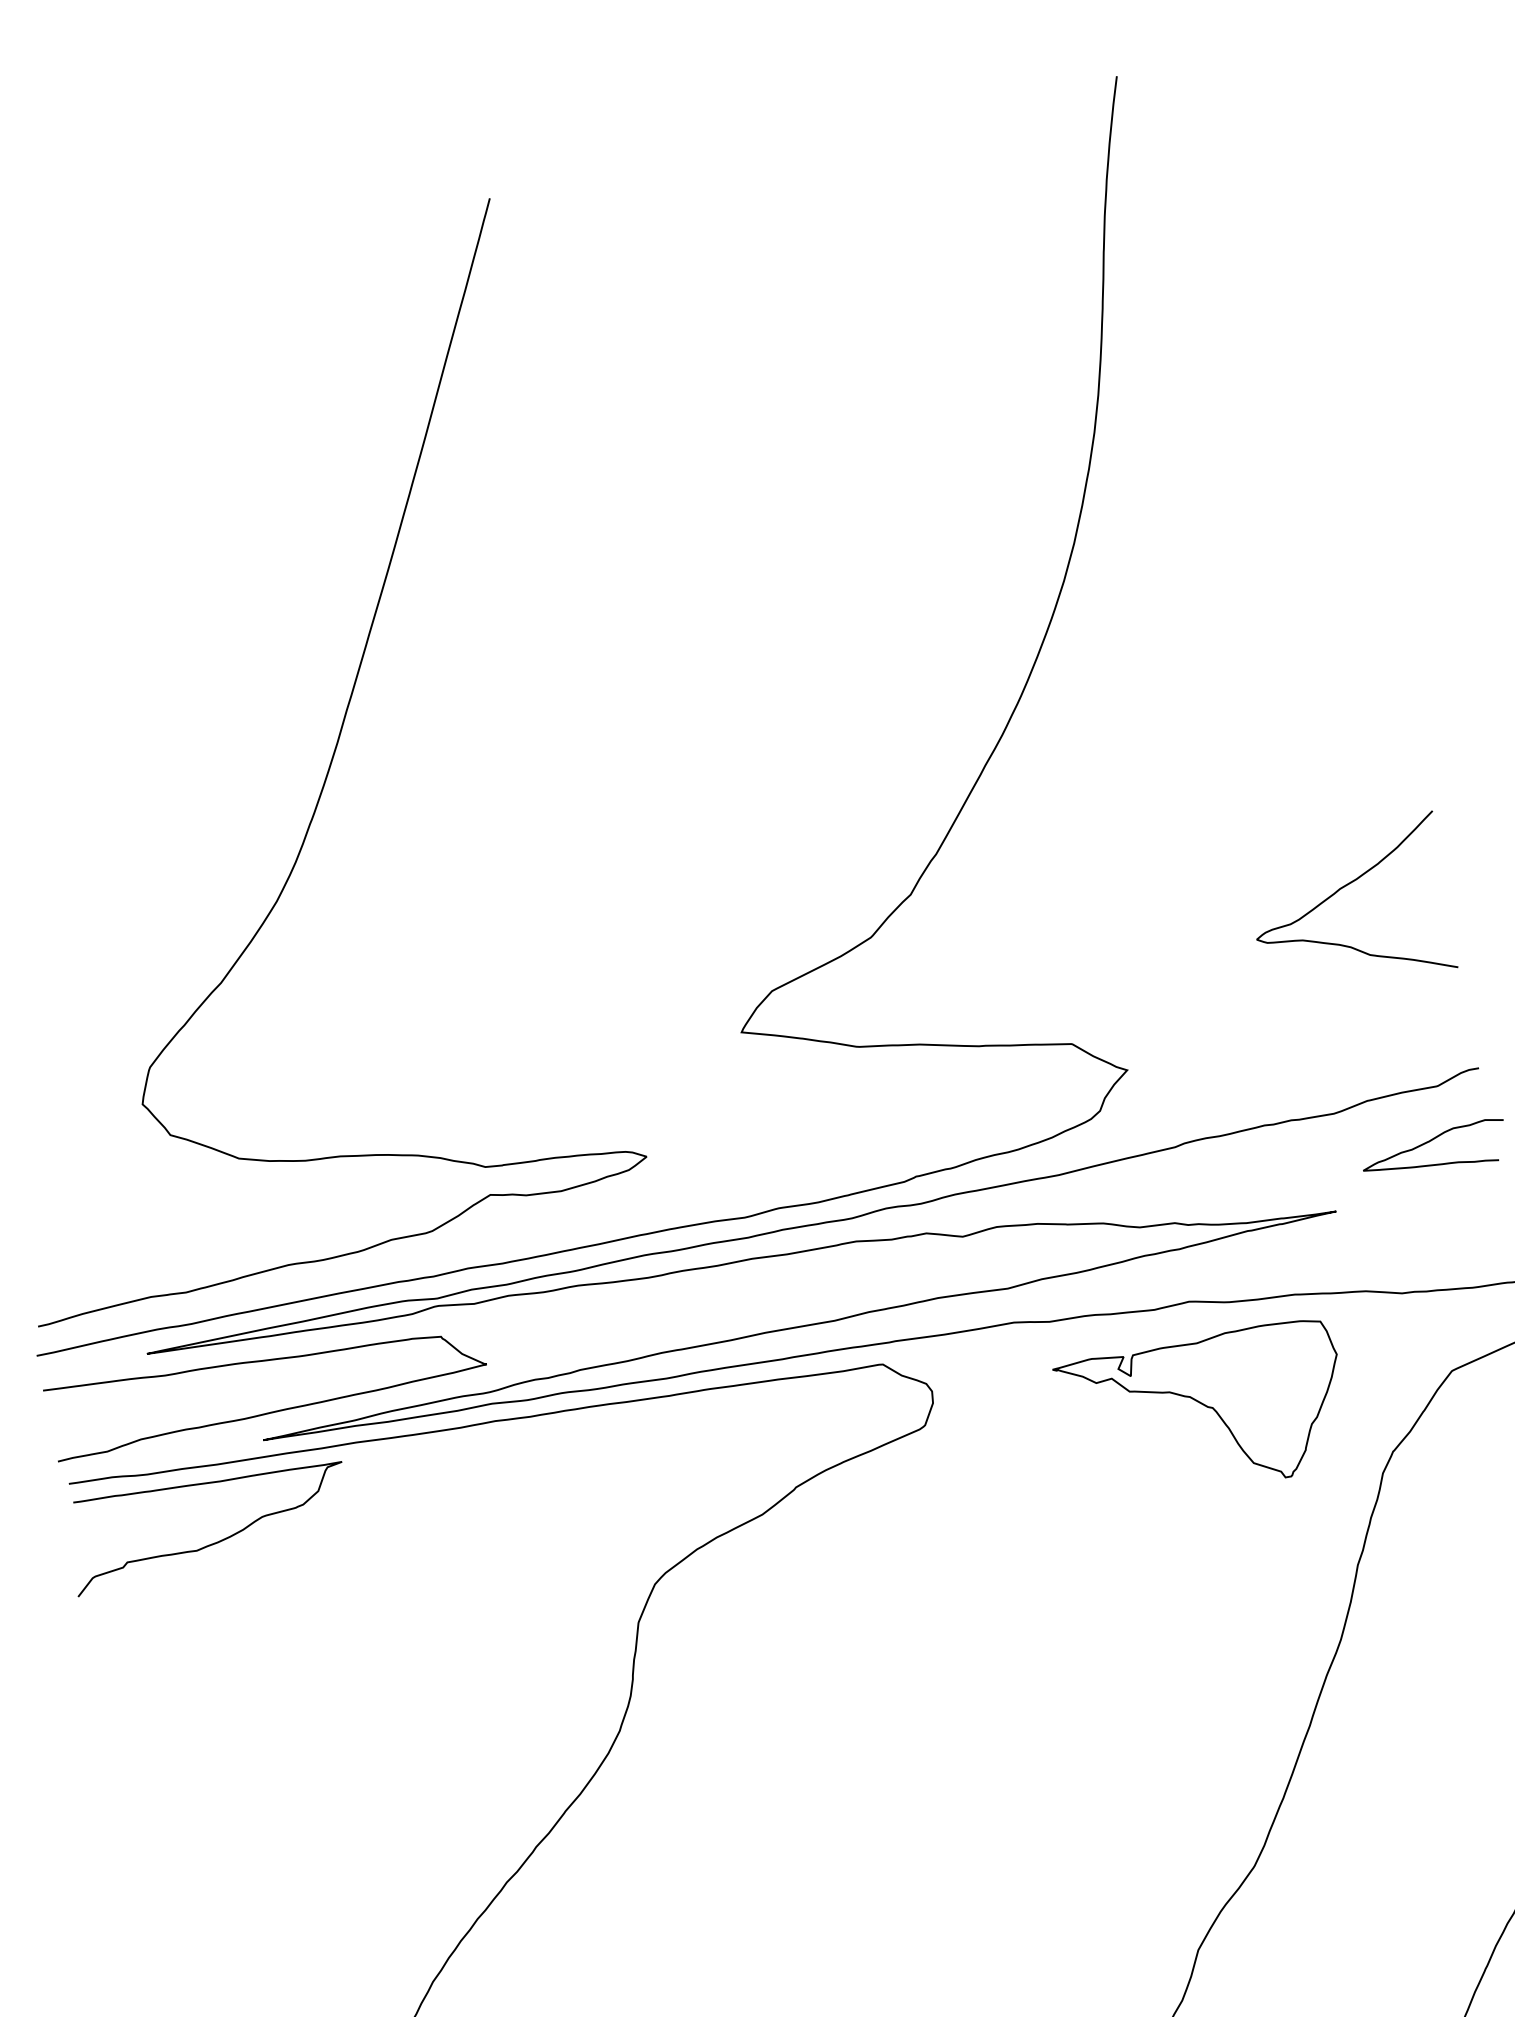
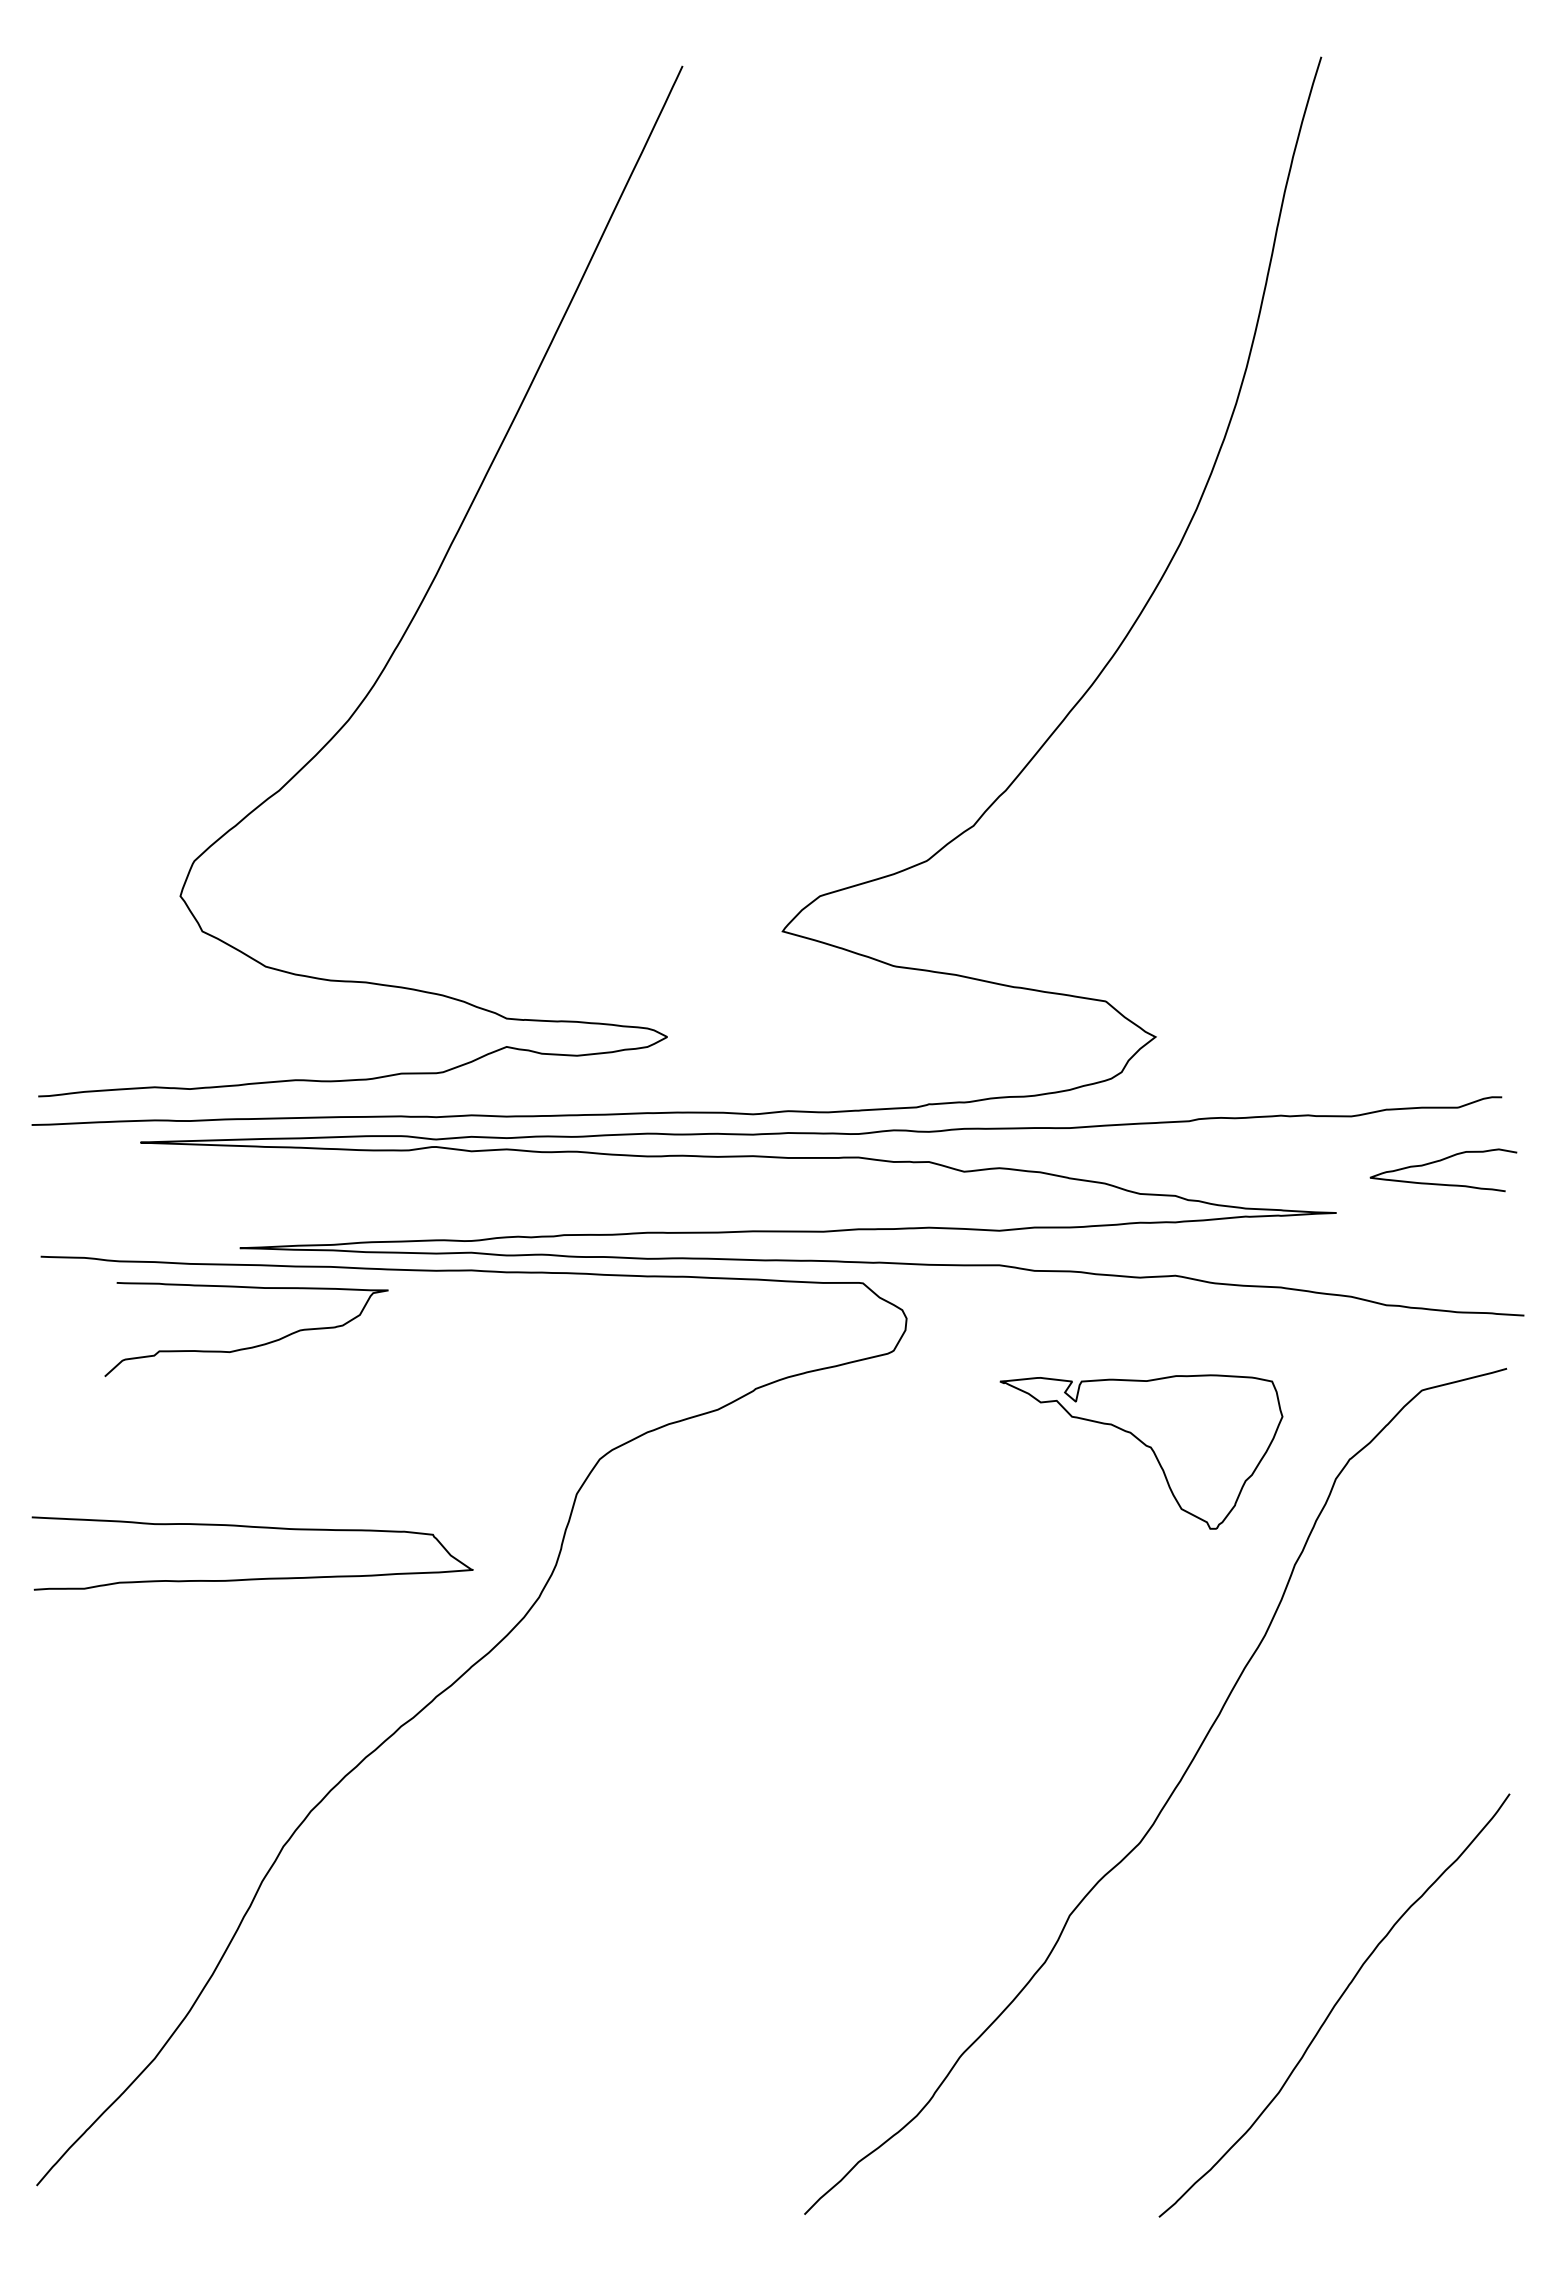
curve: (1338, 891) -> (1395, 898), removed
part: (1207, 1407) -> (1145, 1446), moved
curve: (271, 1411) -> (252, 1578), moved
curve: (217, 1541) -> (251, 1346), moved

